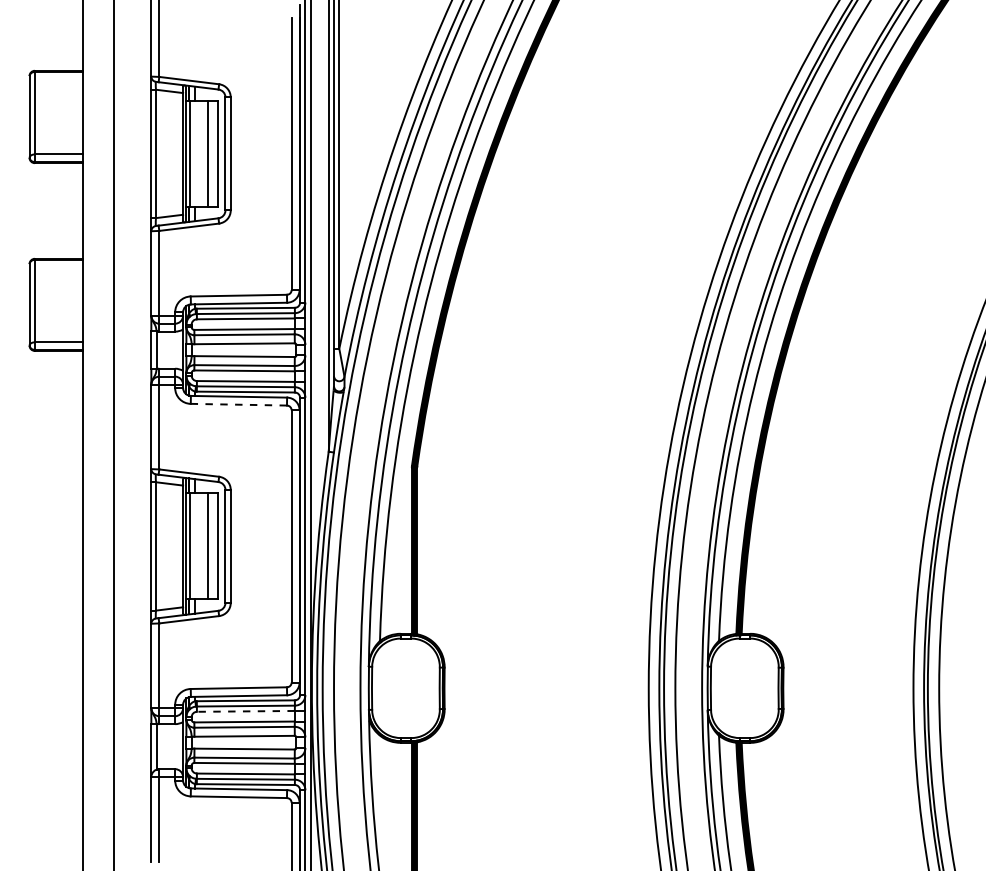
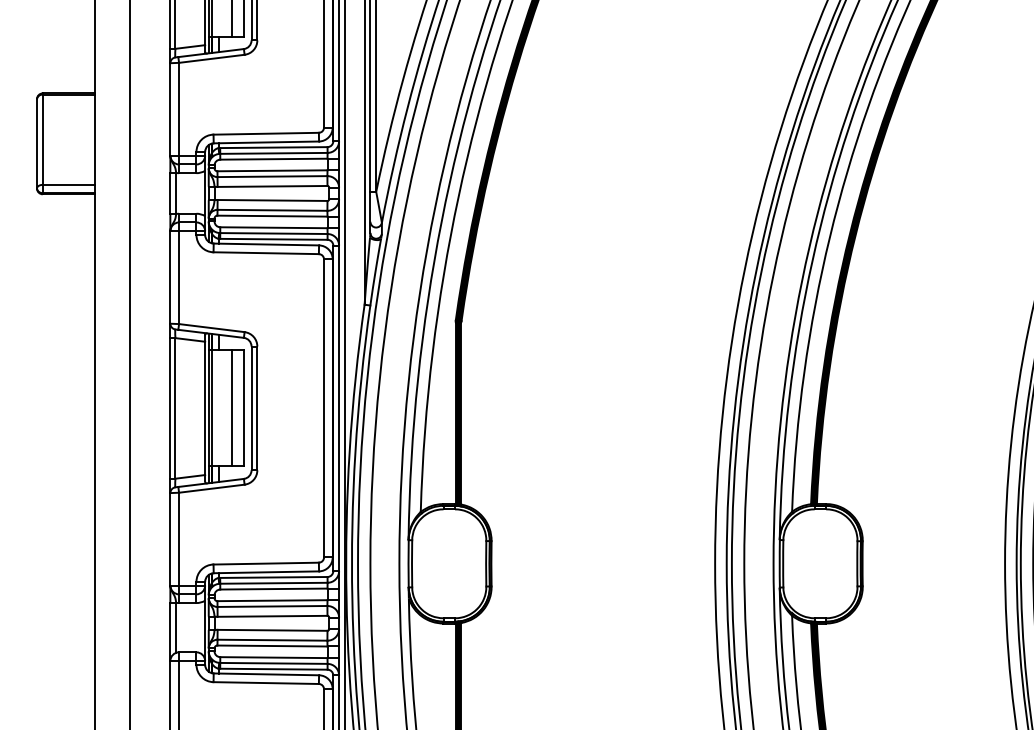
line: (238, 404) -> (265, 252), dashed -> solid
line: (245, 711) -> (273, 589), dashed -> solid

